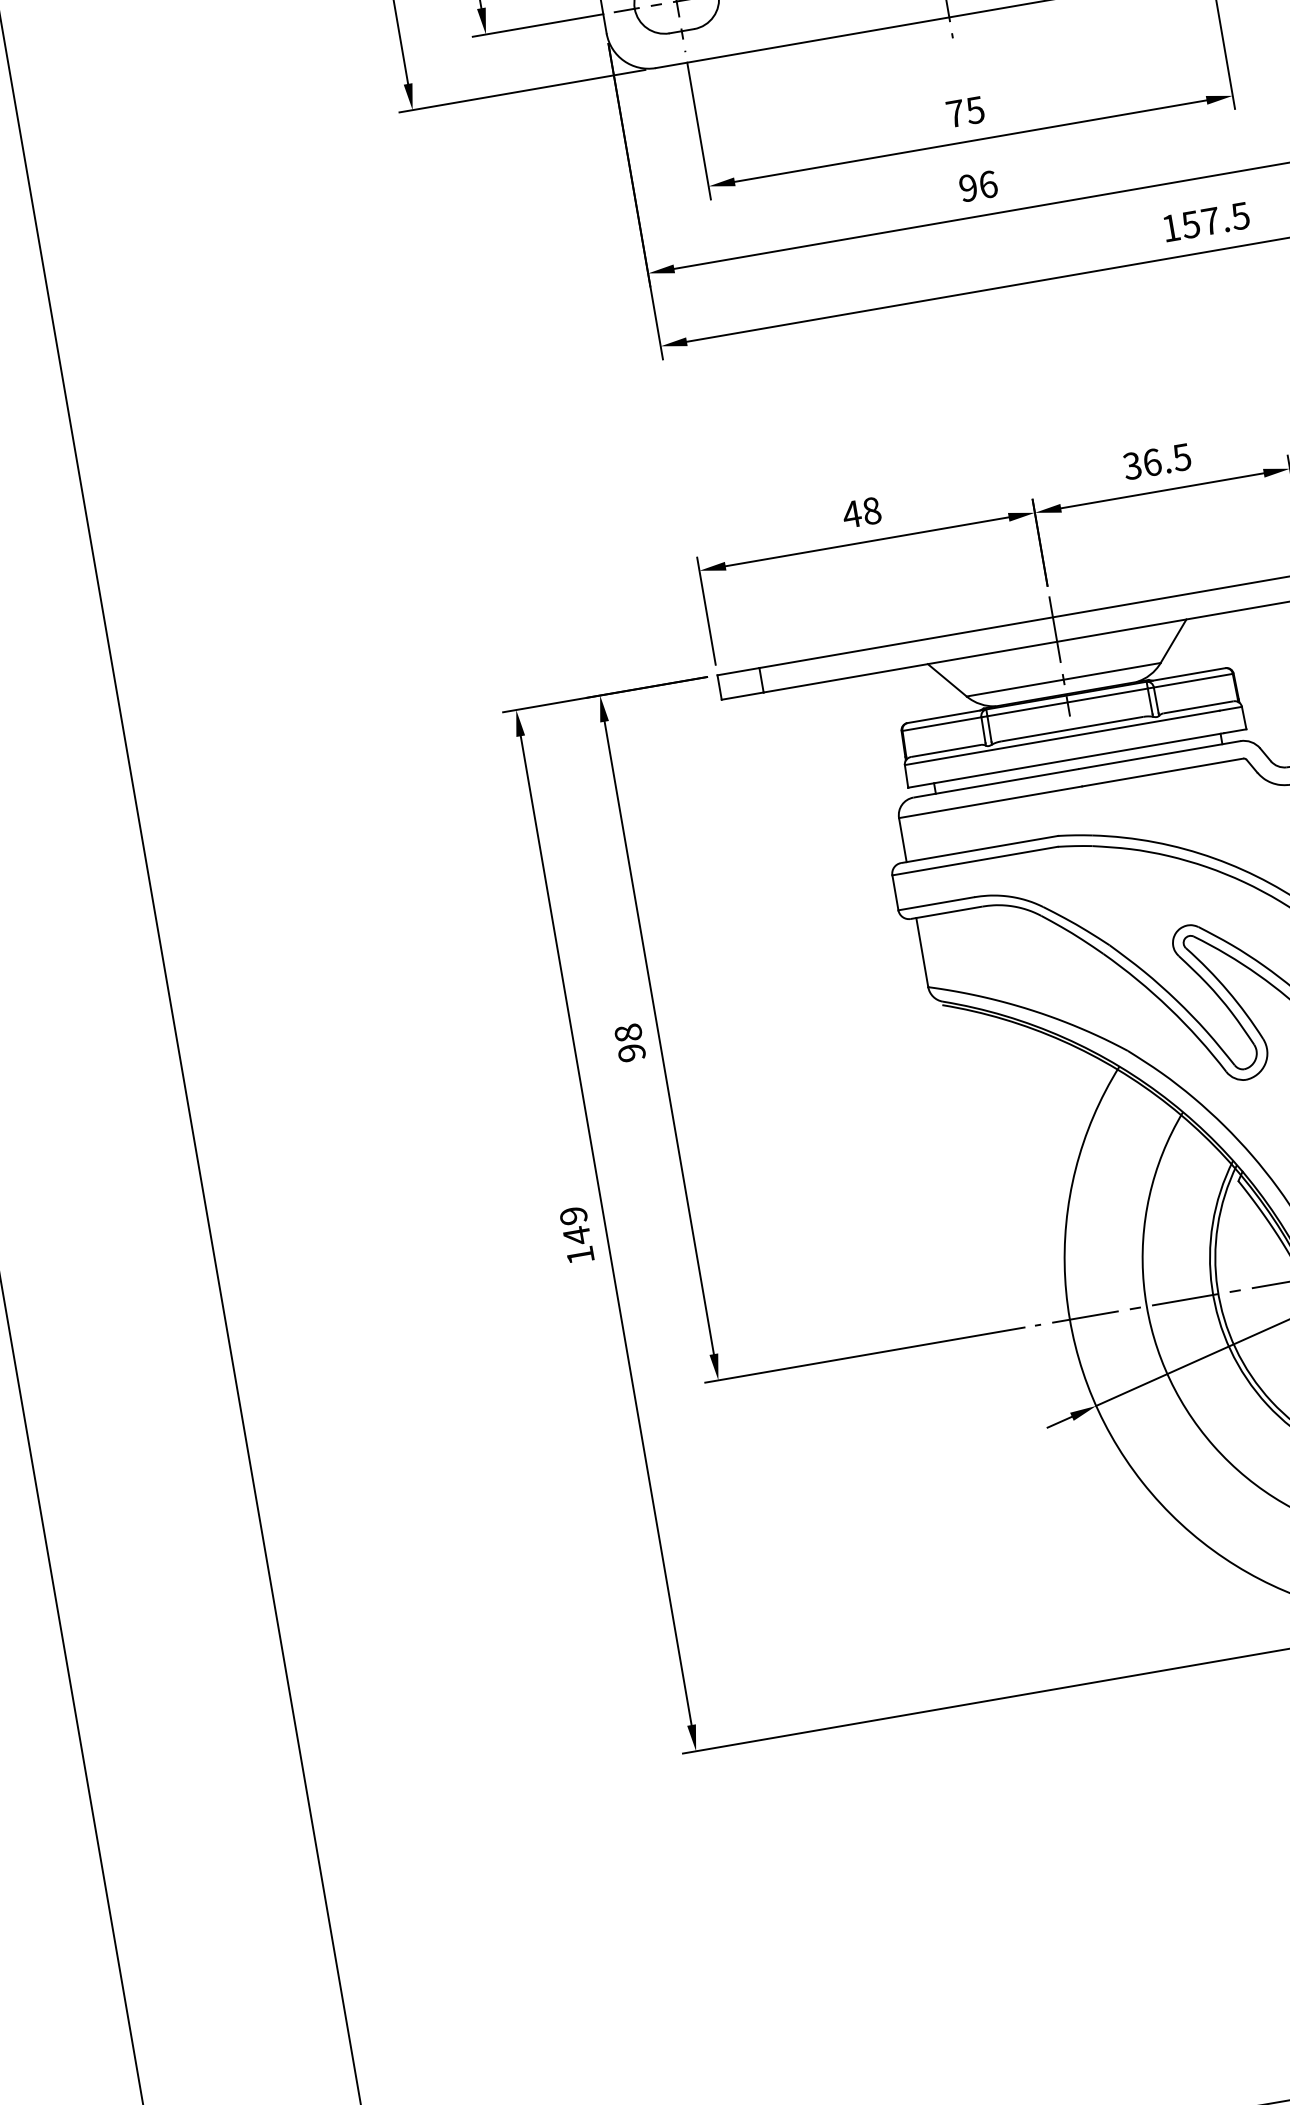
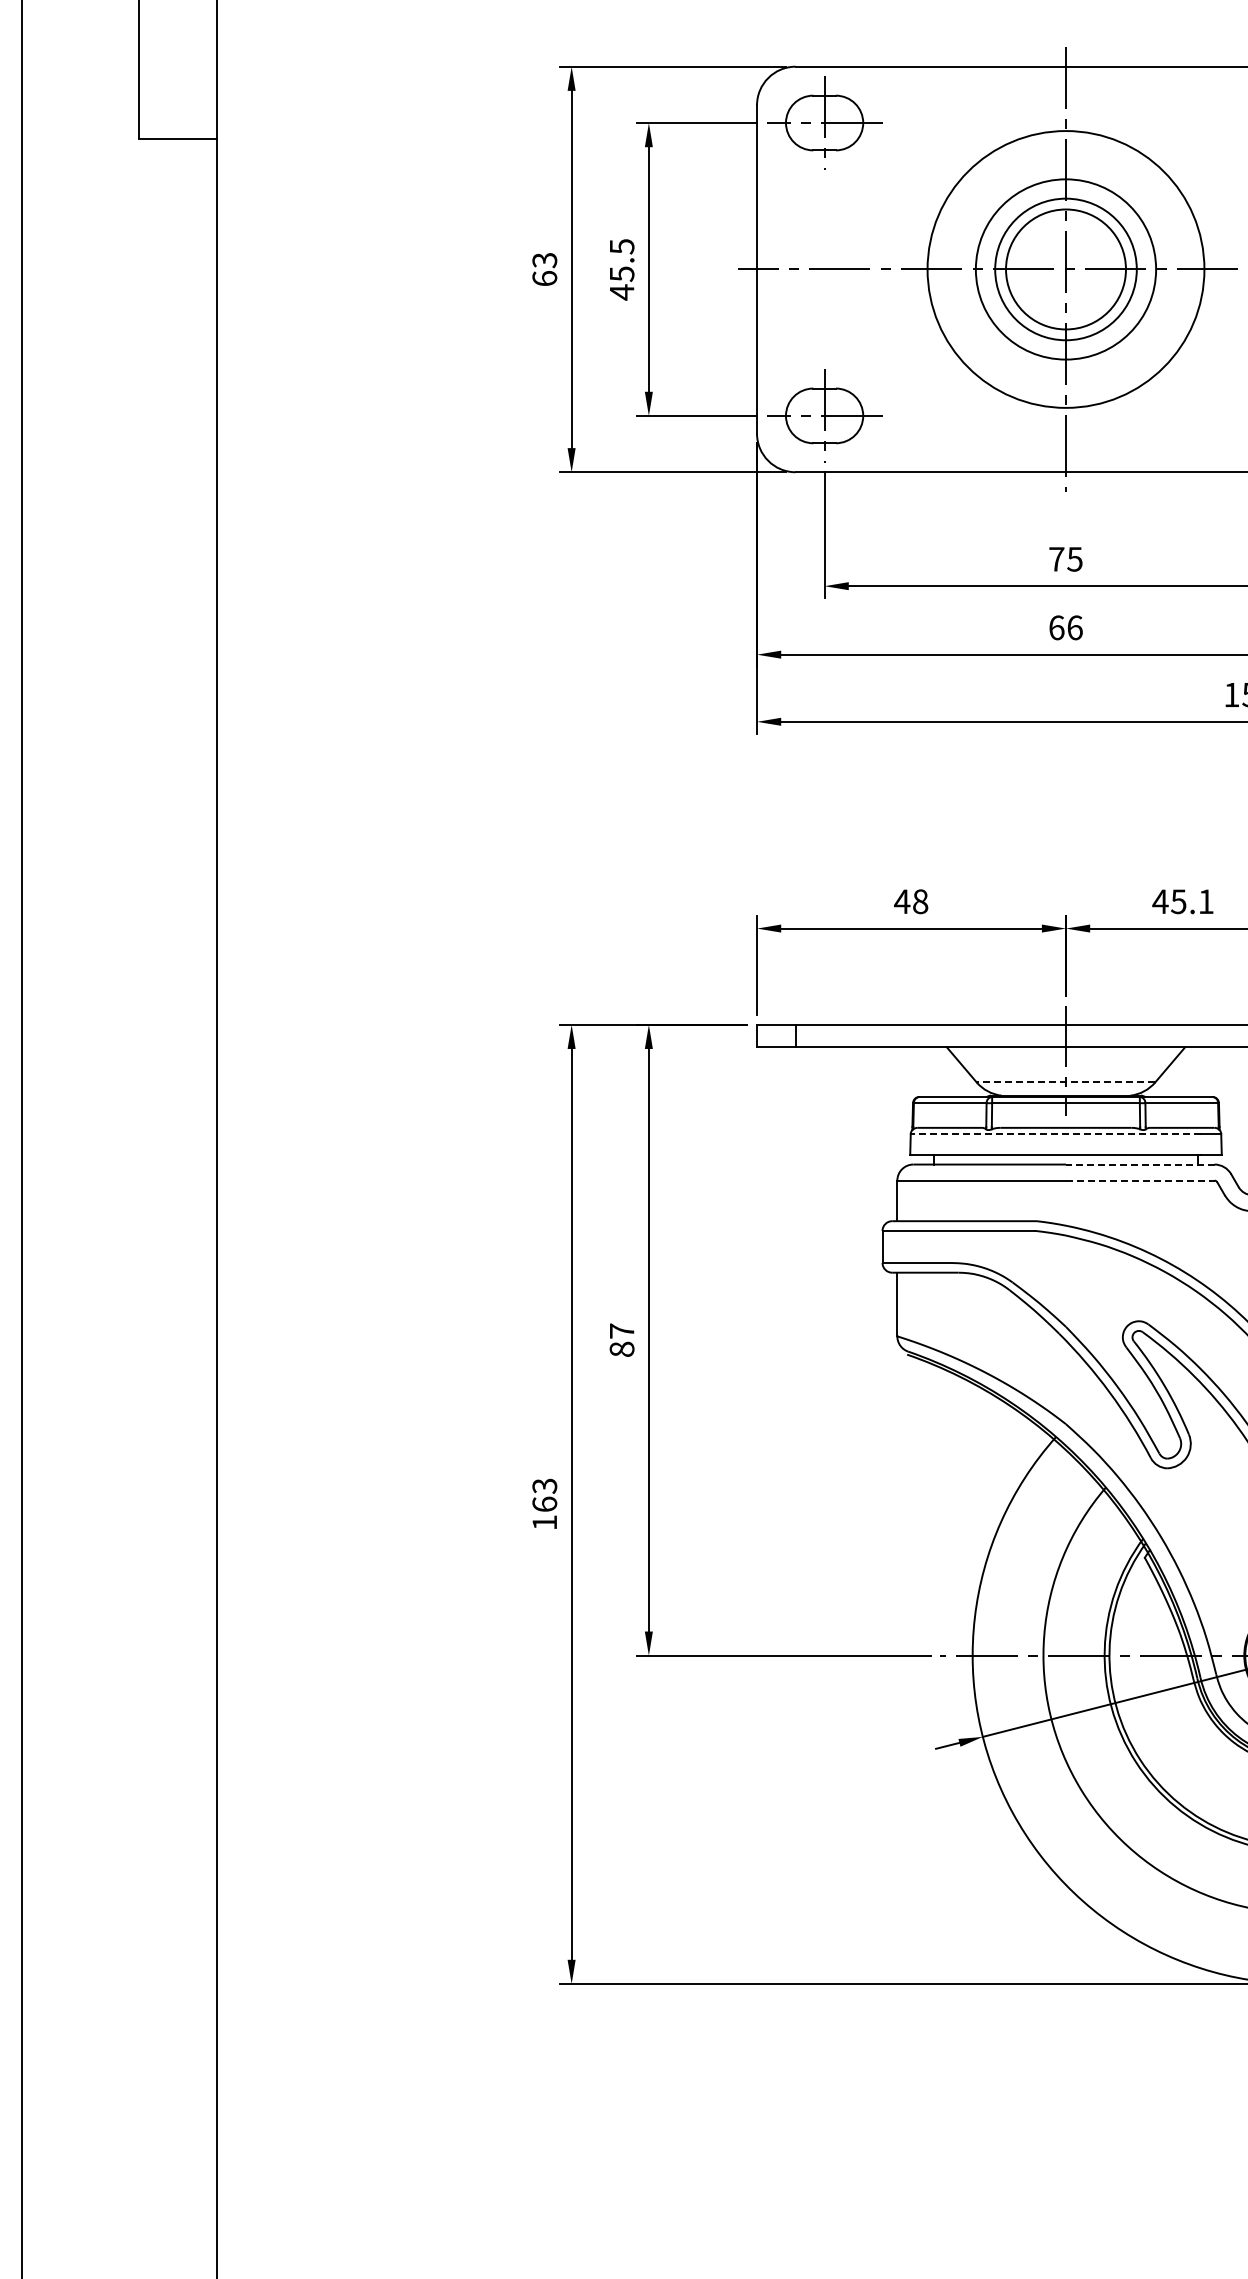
text: (968, 187) -> (1056, 627), 96 -> 66
text: (1156, 461) -> (1182, 901), 36.5 -> 45.1
line: (1063, 680) -> (1065, 1082), solid -> dashed
line: (1062, 738) -> (1055, 1134), solid -> dashed
line: (1158, 755) -> (1139, 1164), solid -> dashed
line: (1163, 772) -> (1140, 1180), solid -> dashed
text: (629, 1042) -> (621, 1339), 98 -> 87
text: (575, 1226) -> (544, 1495), 149 -> 163

